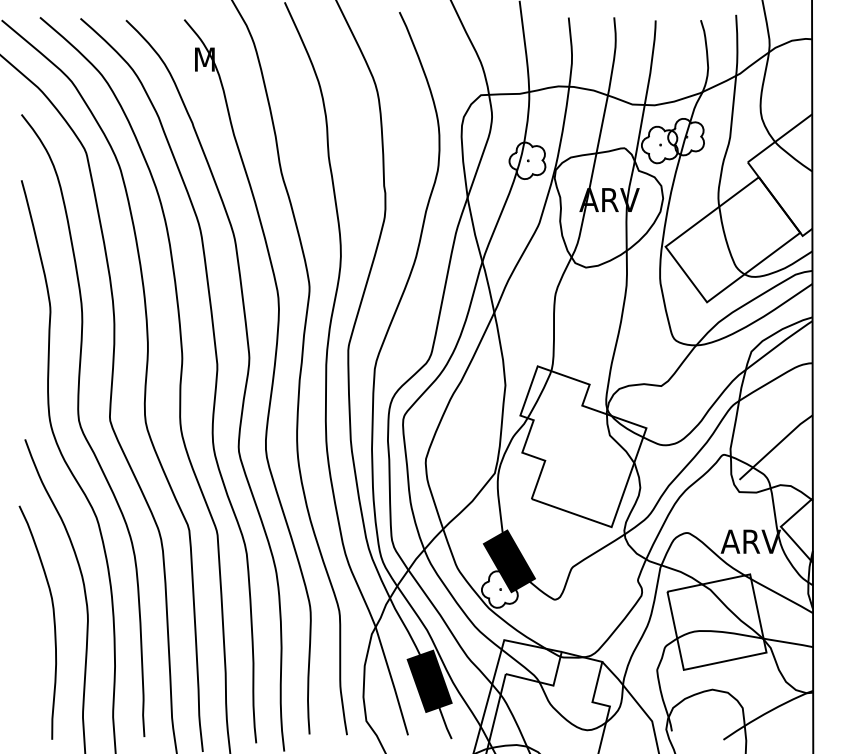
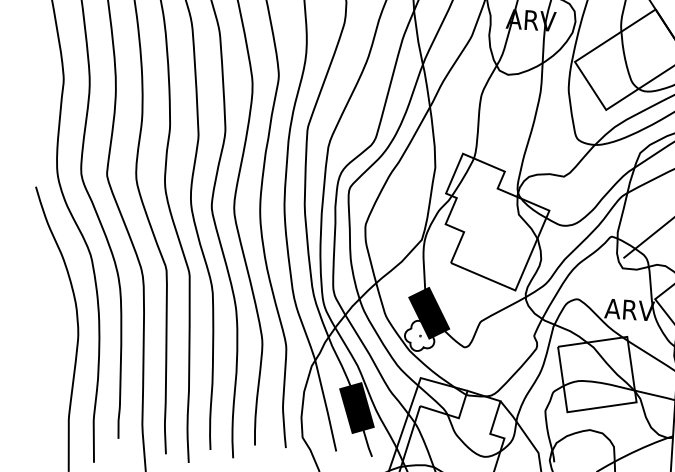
curve: (53, 622) -> (49, 339), removed

